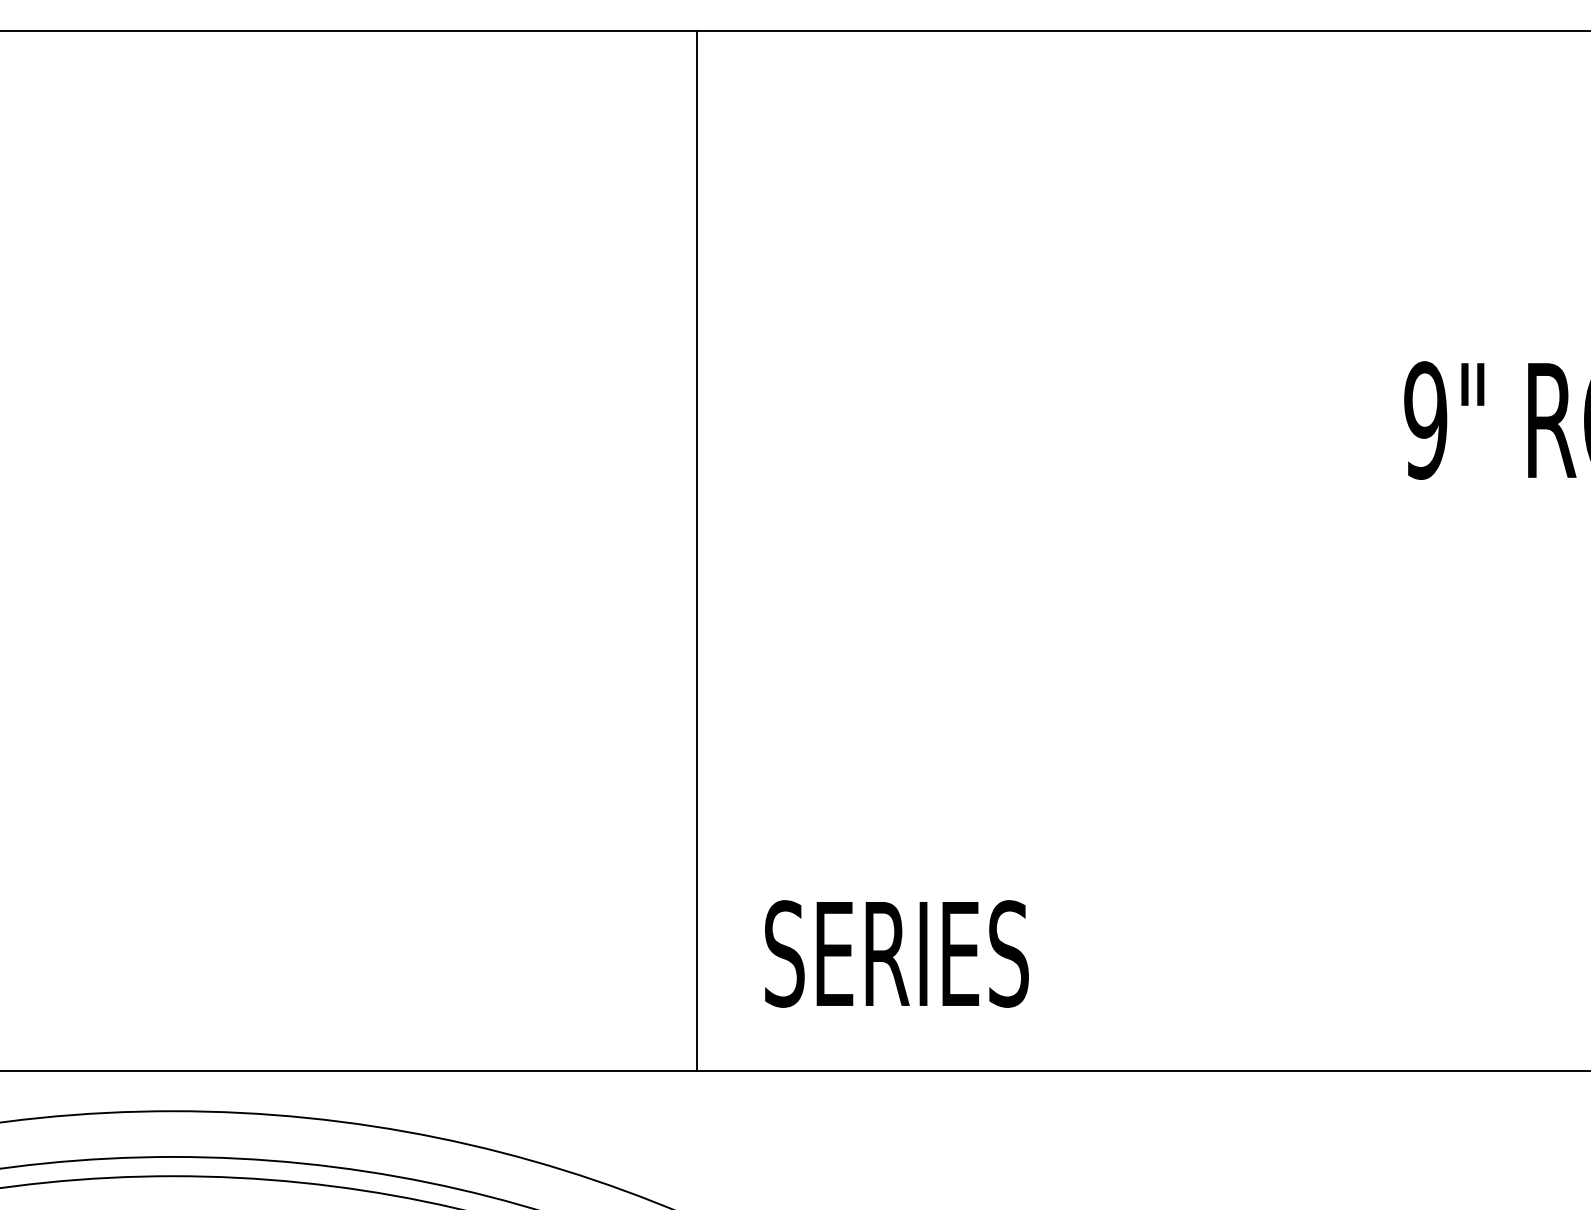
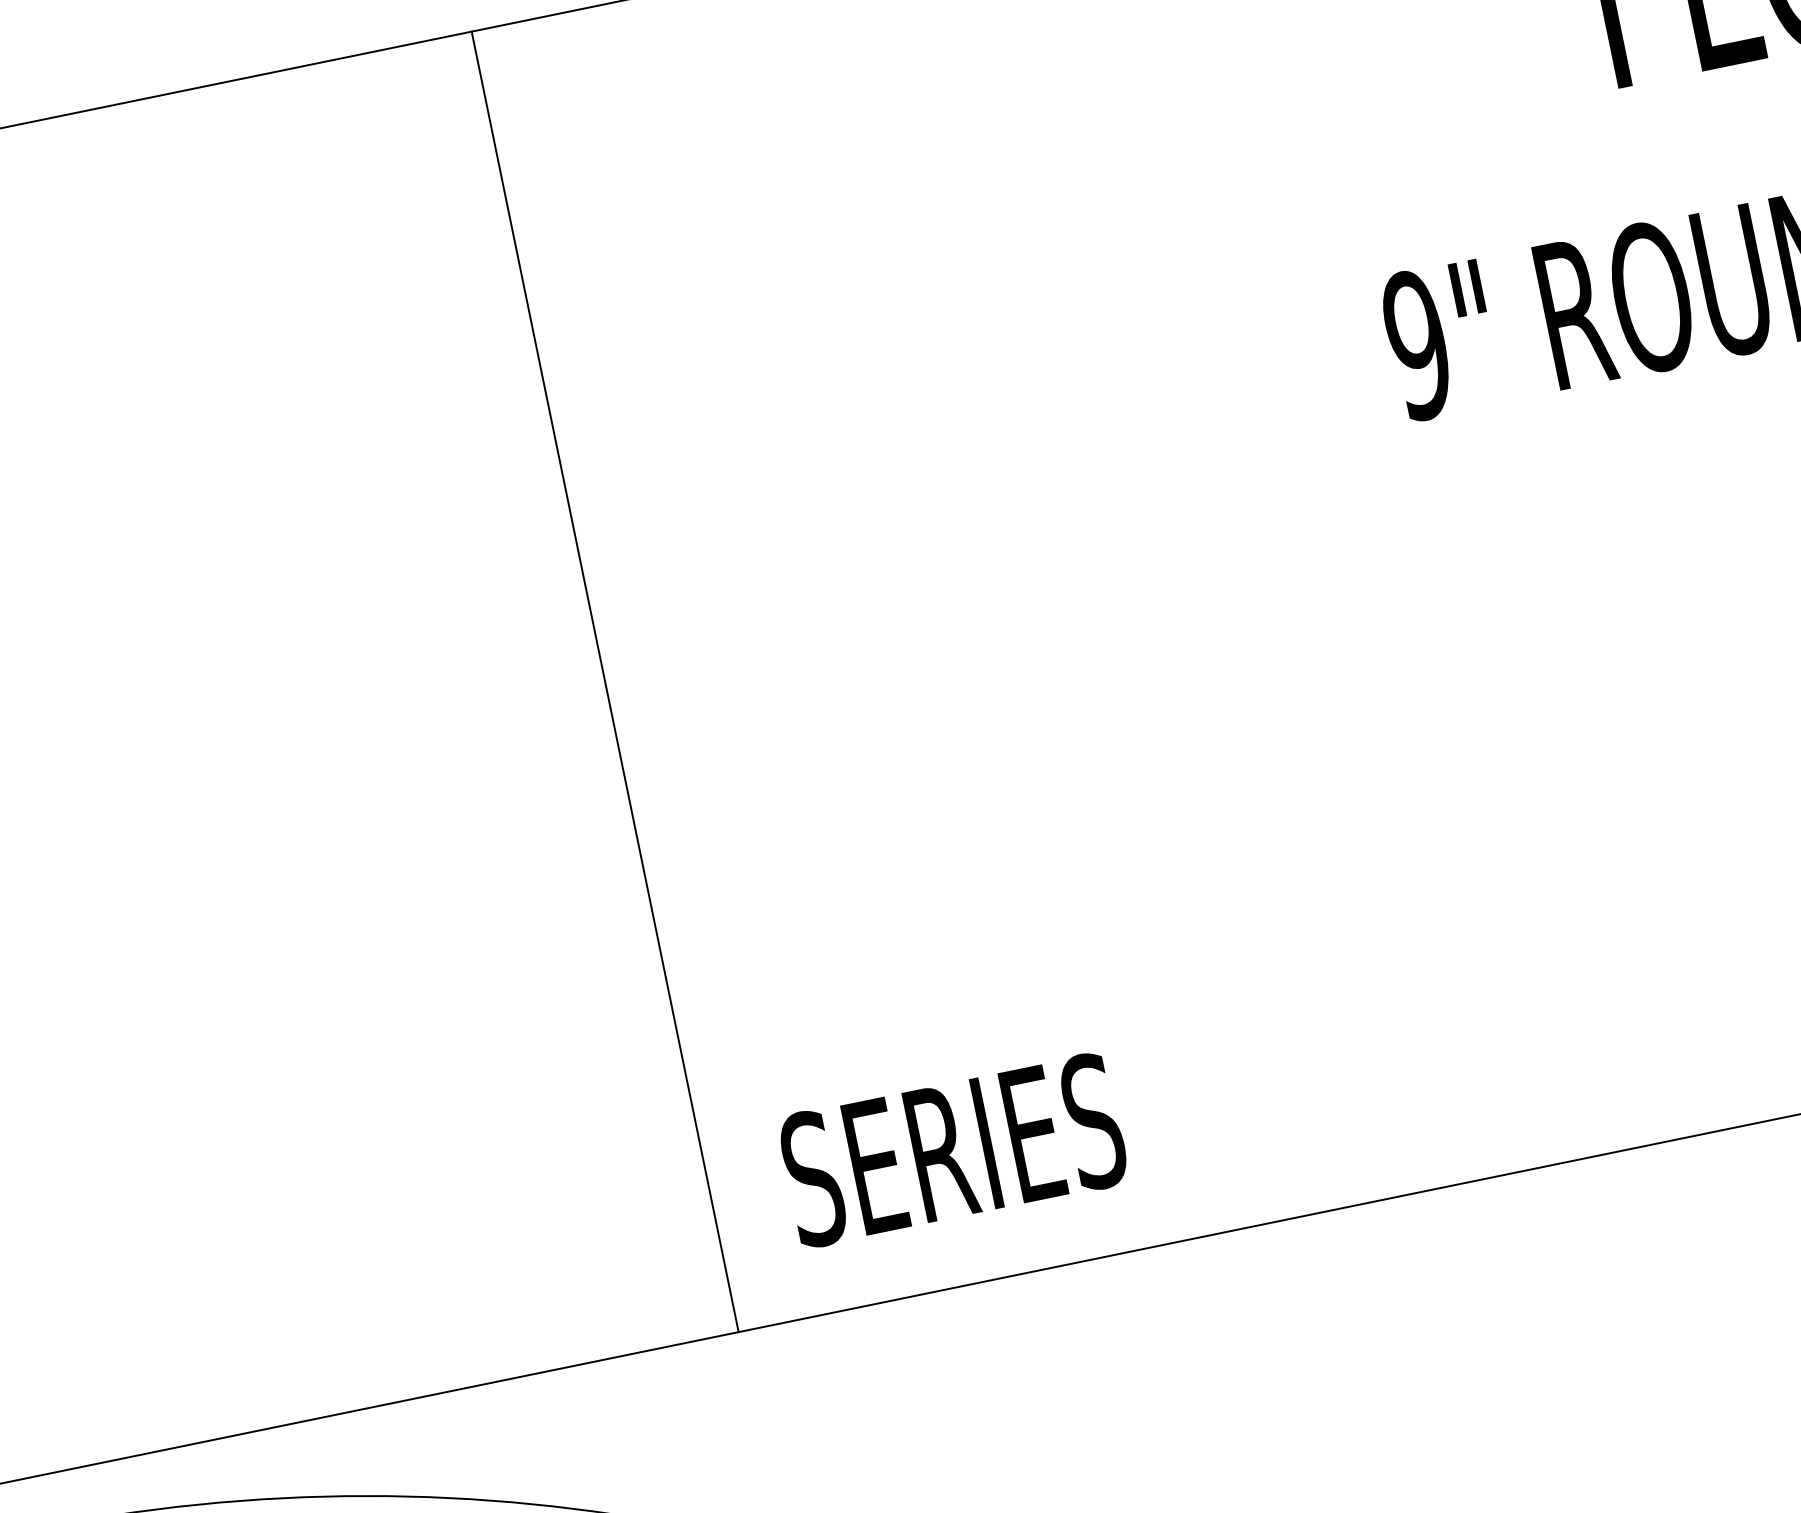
line: (697, 550) -> (605, 681), moved
text: (896, 953) -> (952, 1149), moved

